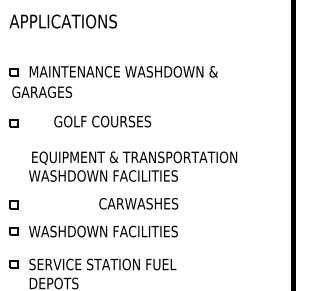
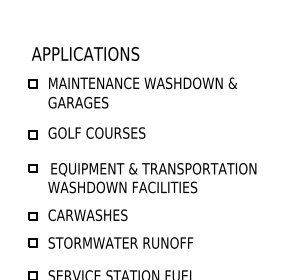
text: (62, 21) -> (84, 53), moved
text: (41, 91) -> (77, 101), moved
text: (102, 121) -> (96, 132), moved
part: (13, 156) -> (32, 167), added
text: (138, 203) -> (87, 214), moved
text: (103, 231) -> (122, 242), WASHDOWN FACILITIES -> STORMWATER RUNOFF

